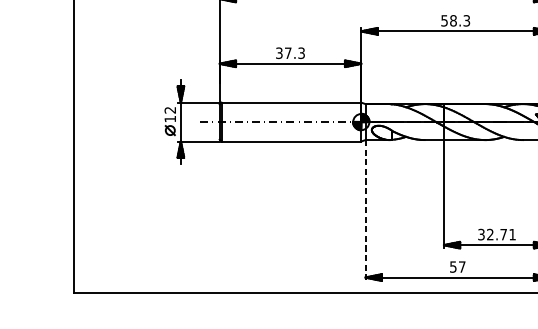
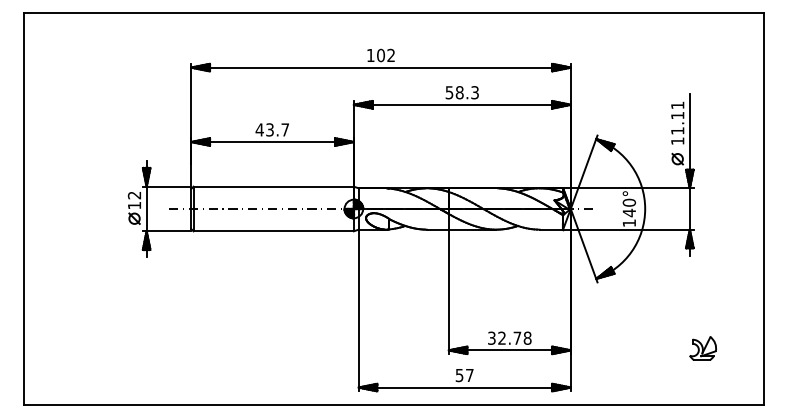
text: (290, 52) -> (272, 129), 37.3 -> 43.7
line: (365, 210) -> (358, 310), dashed -> solid
text: (512, 233) -> (527, 337), 32.71 -> 32.78

